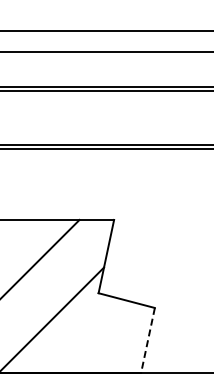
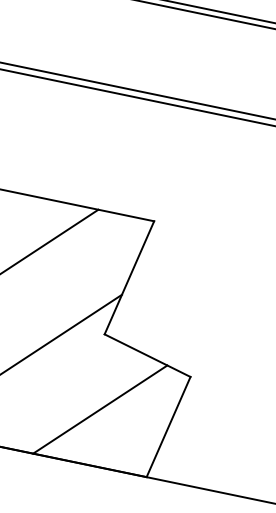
line: (104, 338) -> (99, 409), added
line: (147, 340) -> (167, 426), dashed -> solid

